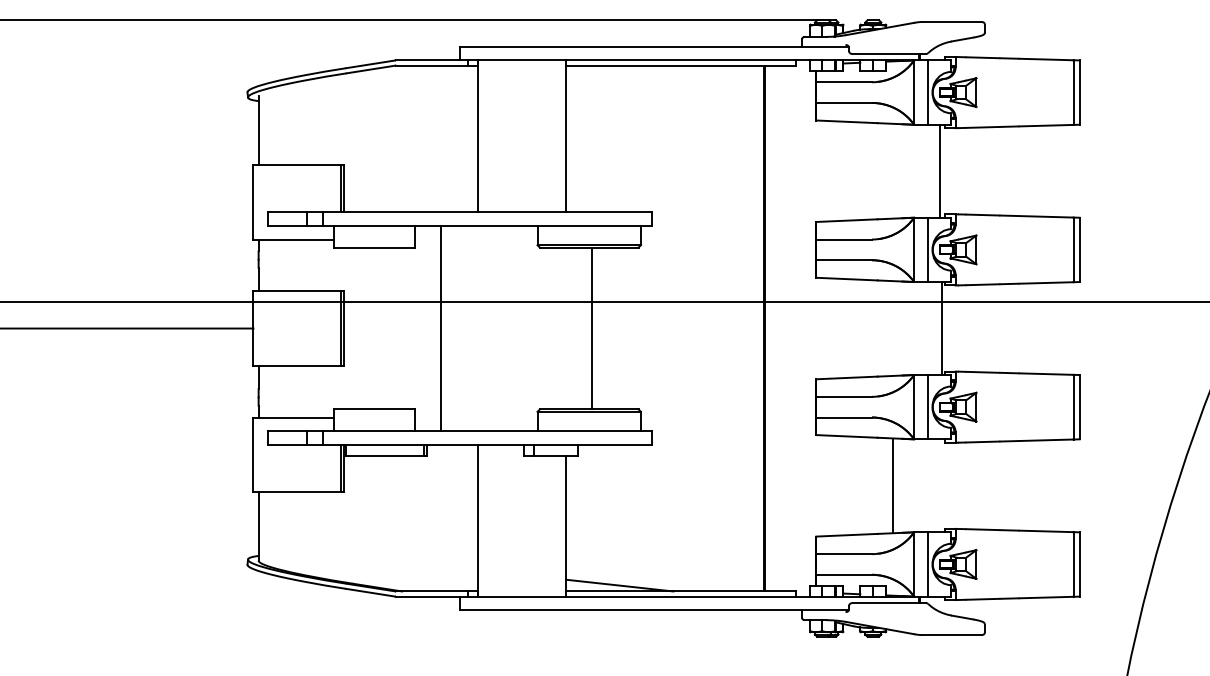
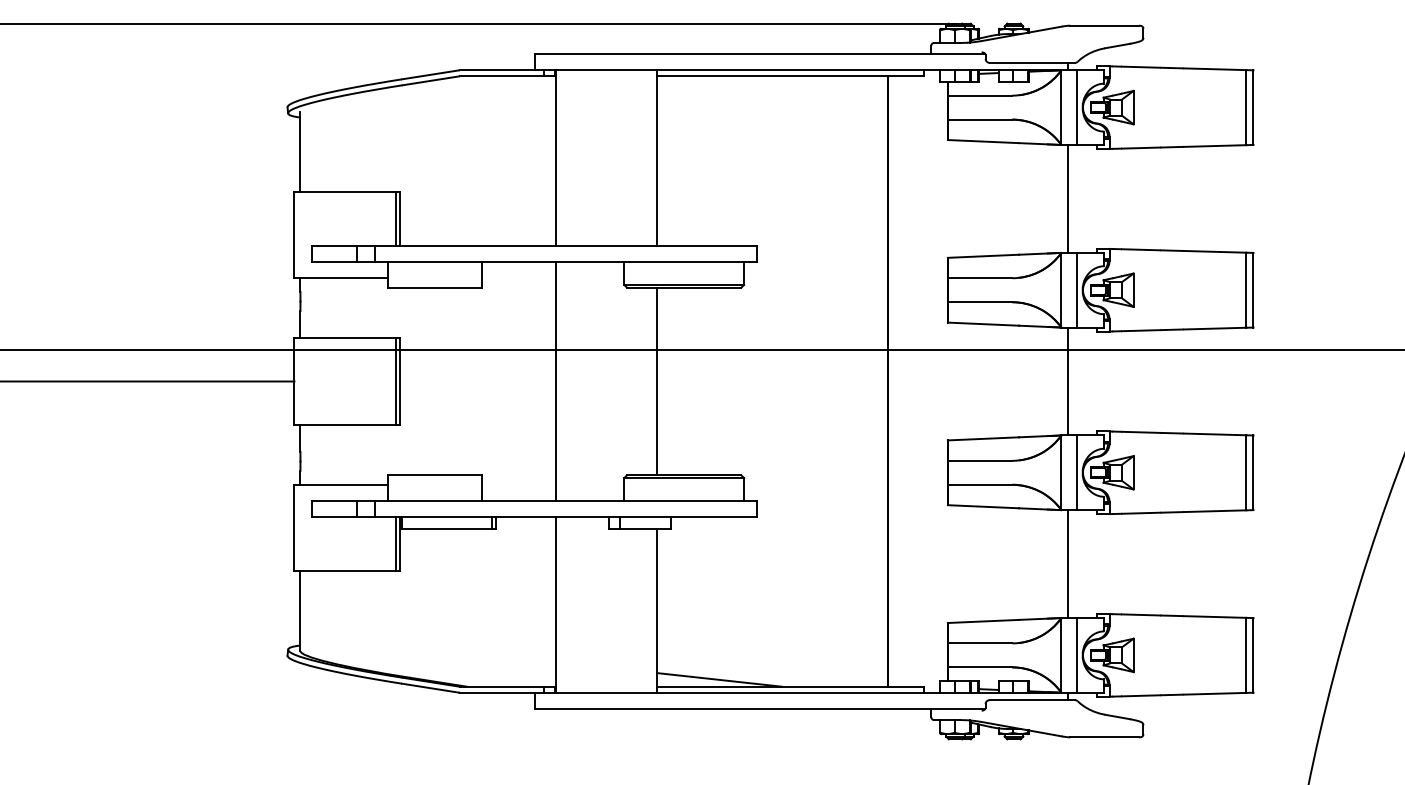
line: (940, 170) -> (1067, 198), moved
line: (441, 328) -> (555, 381), moved
line: (592, 328) -> (657, 381), moved
line: (941, 328) -> (1067, 381), moved
line: (892, 486) -> (1067, 564), moved

